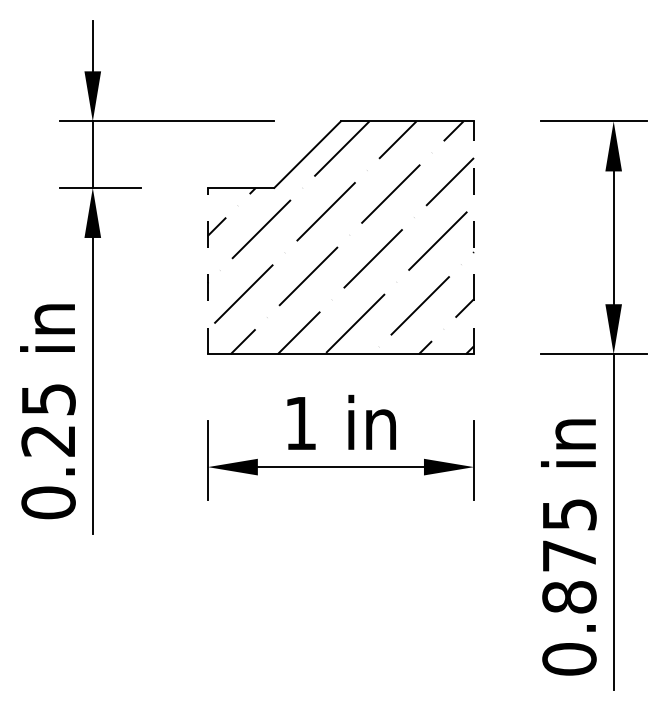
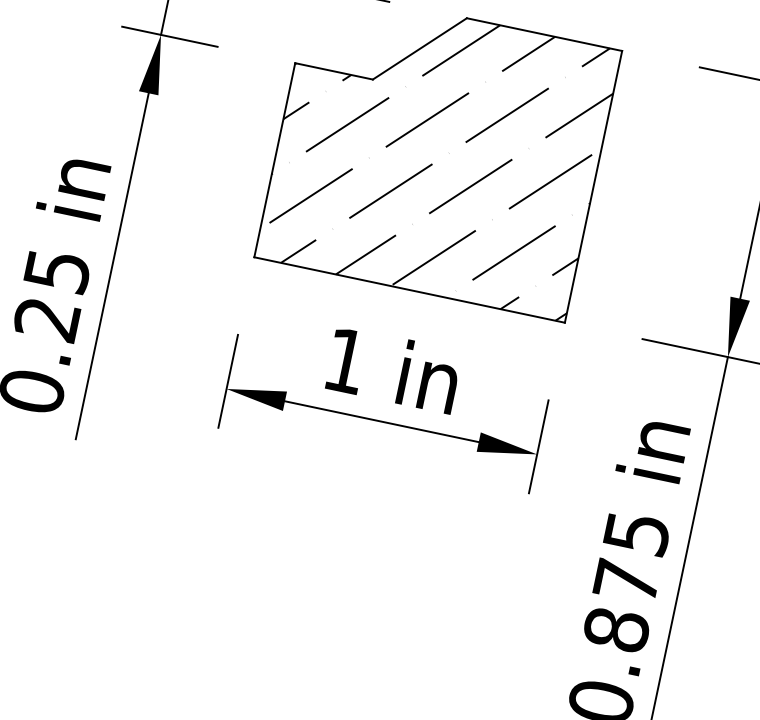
line: (473, 237) -> (593, 186), dashed -> solid
line: (207, 270) -> (274, 159), dashed -> solid

